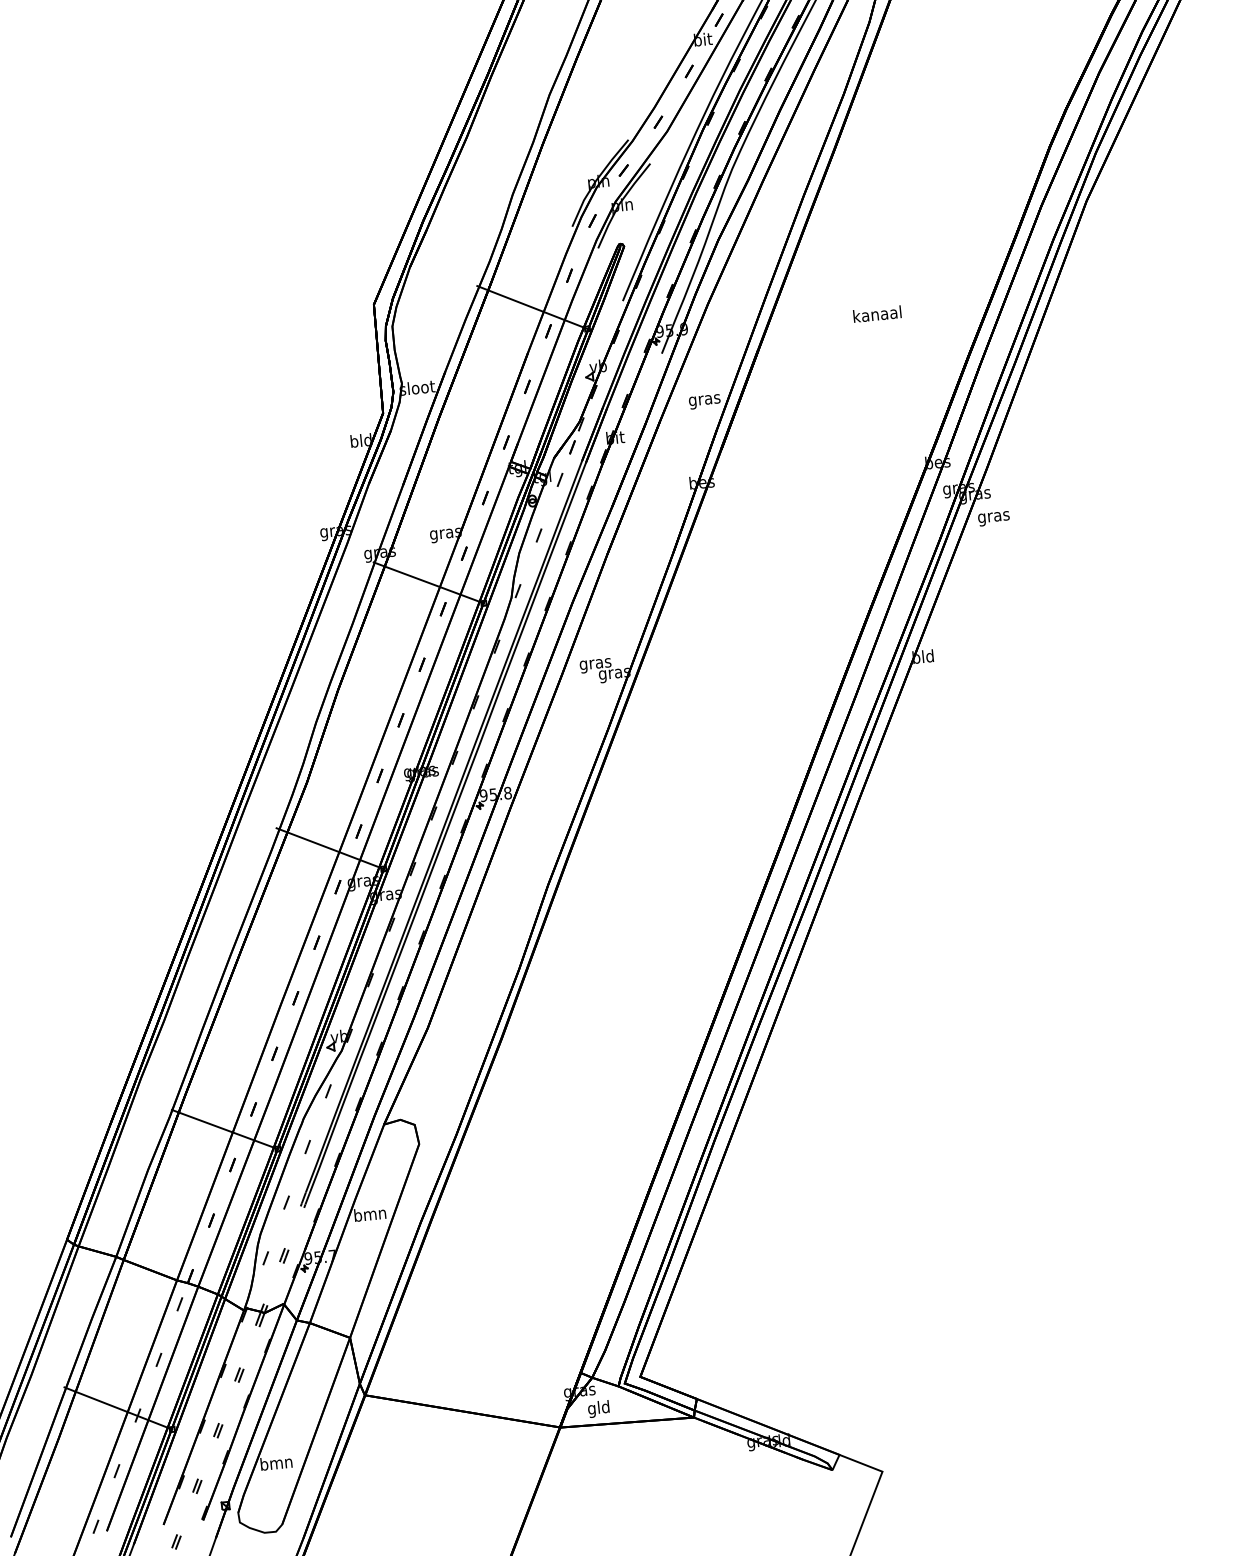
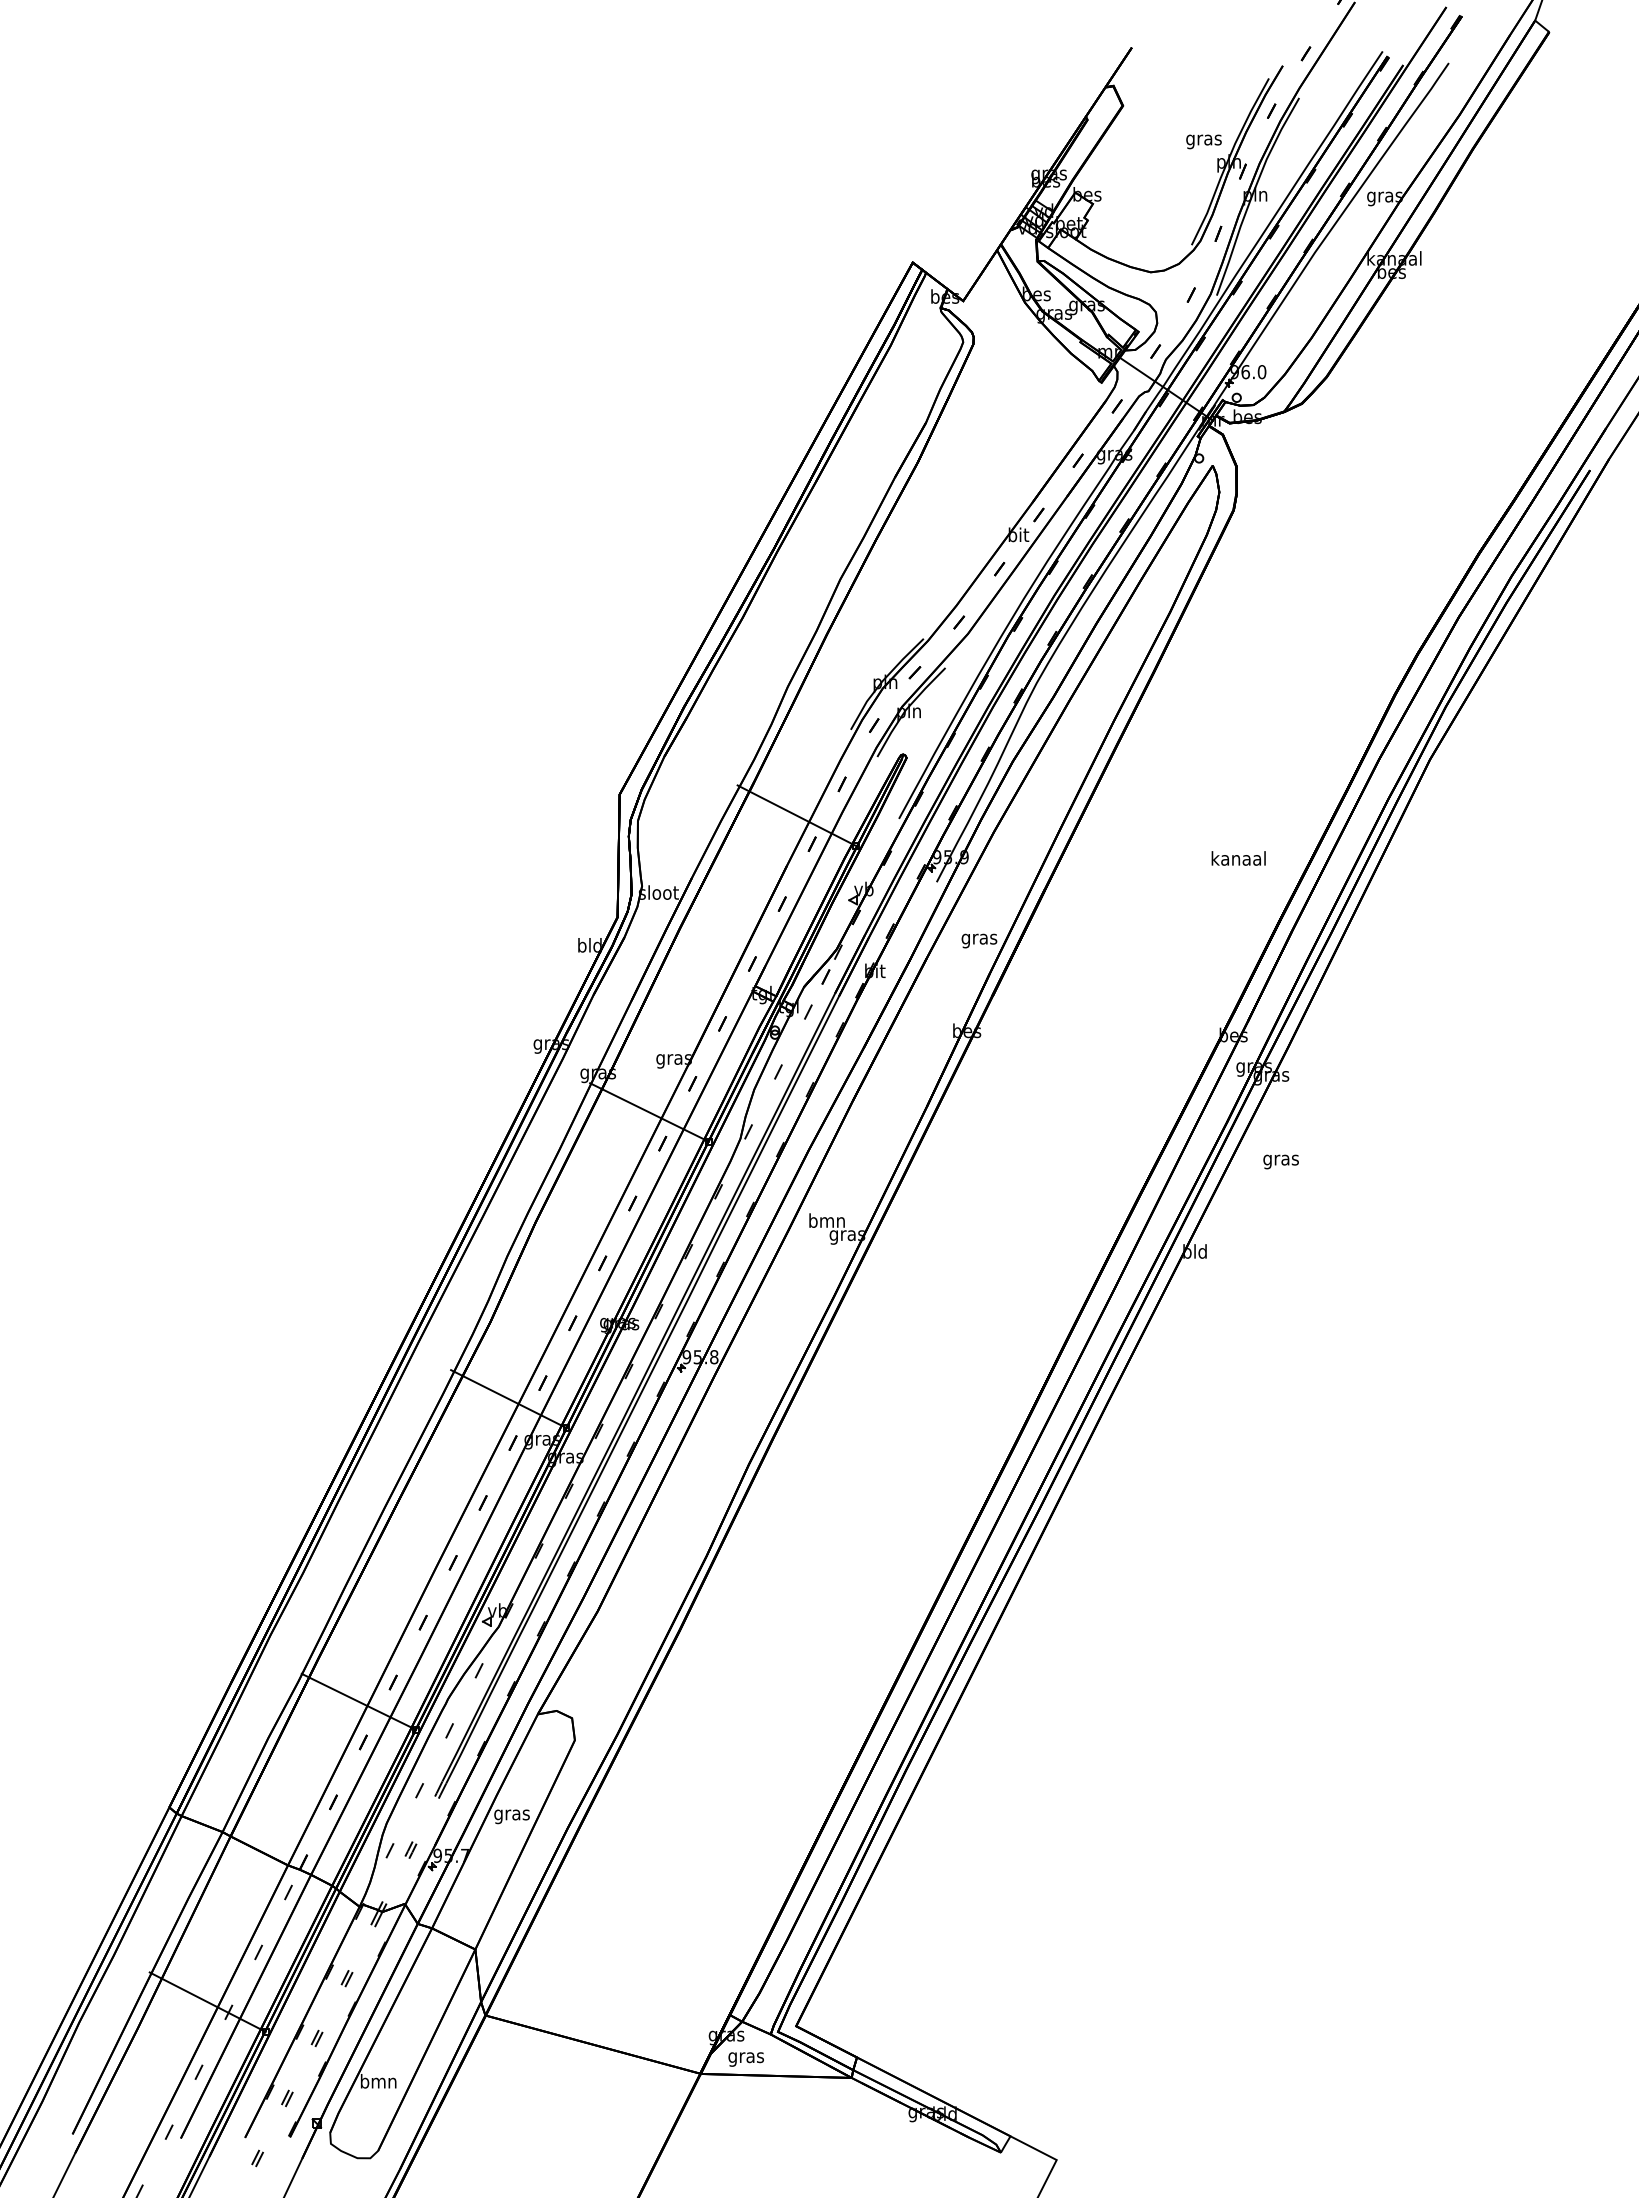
text: (877, 314) -> (1238, 858), moved
text: (993, 518) -> (1280, 1161), moved
text: (595, 664) -> (826, 1222), gras -> bmn
text: (369, 1215) -> (511, 1814), bmn -> gras
text: (598, 1409) -> (745, 2057), gld -> gras

